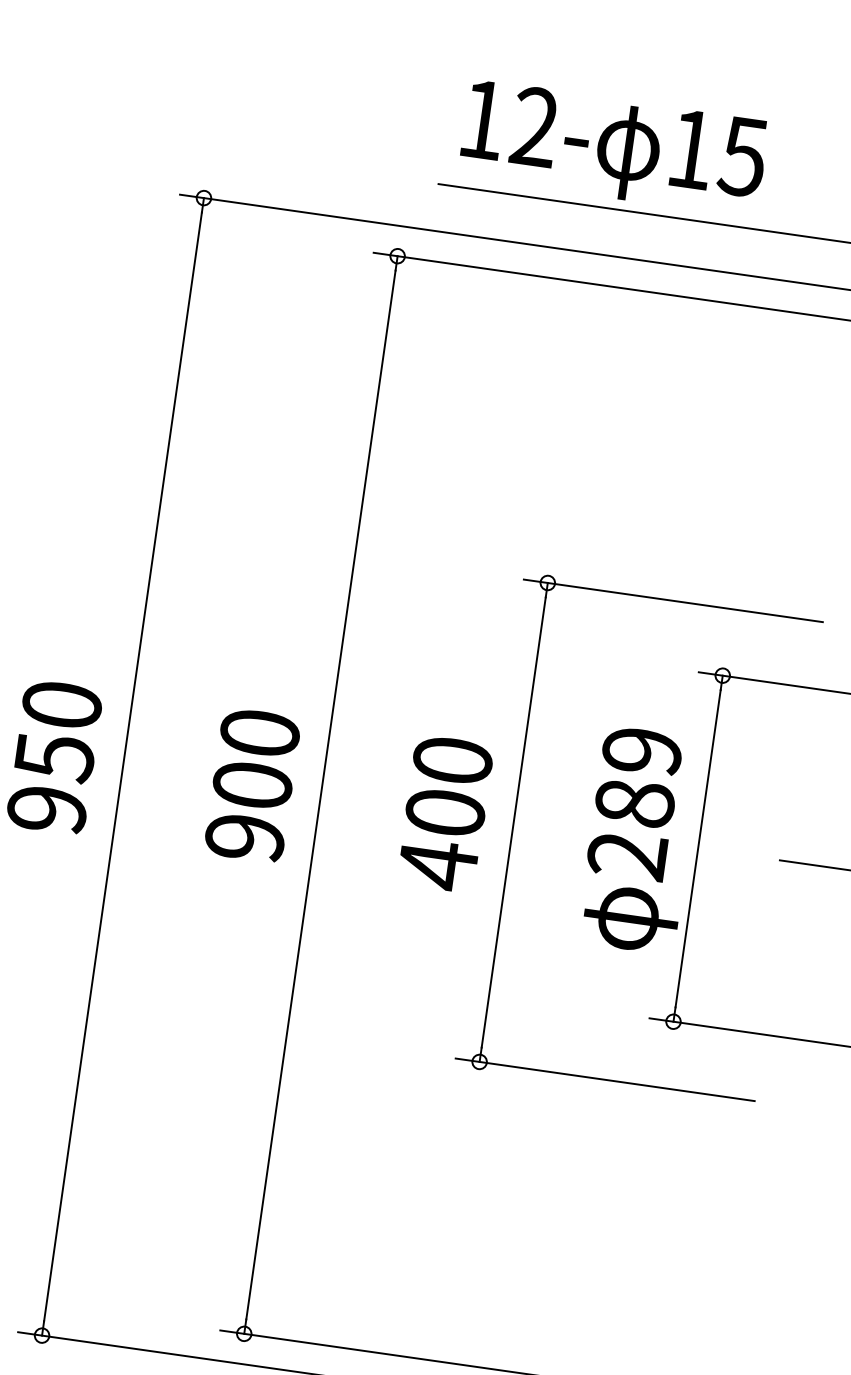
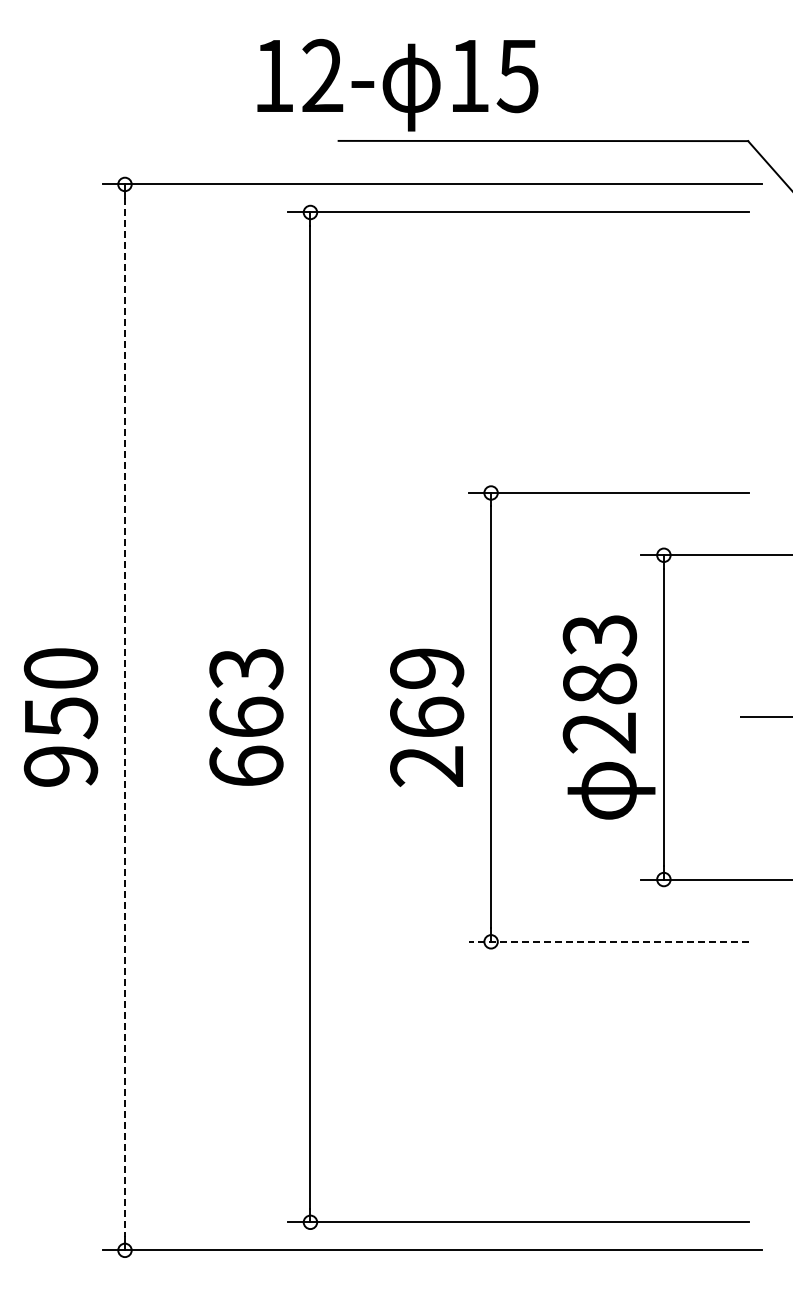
text: (613, 148) -> (397, 85), moved
text: (642, 751) -> (600, 635), 289 -> 283
line: (122, 766) -> (124, 717), solid -> dashed
text: (252, 785) -> (246, 717), 900 -> 663
text: (445, 813) -> (427, 718), 400 -> 269
line: (604, 1079) -> (608, 941), solid -> dashed

